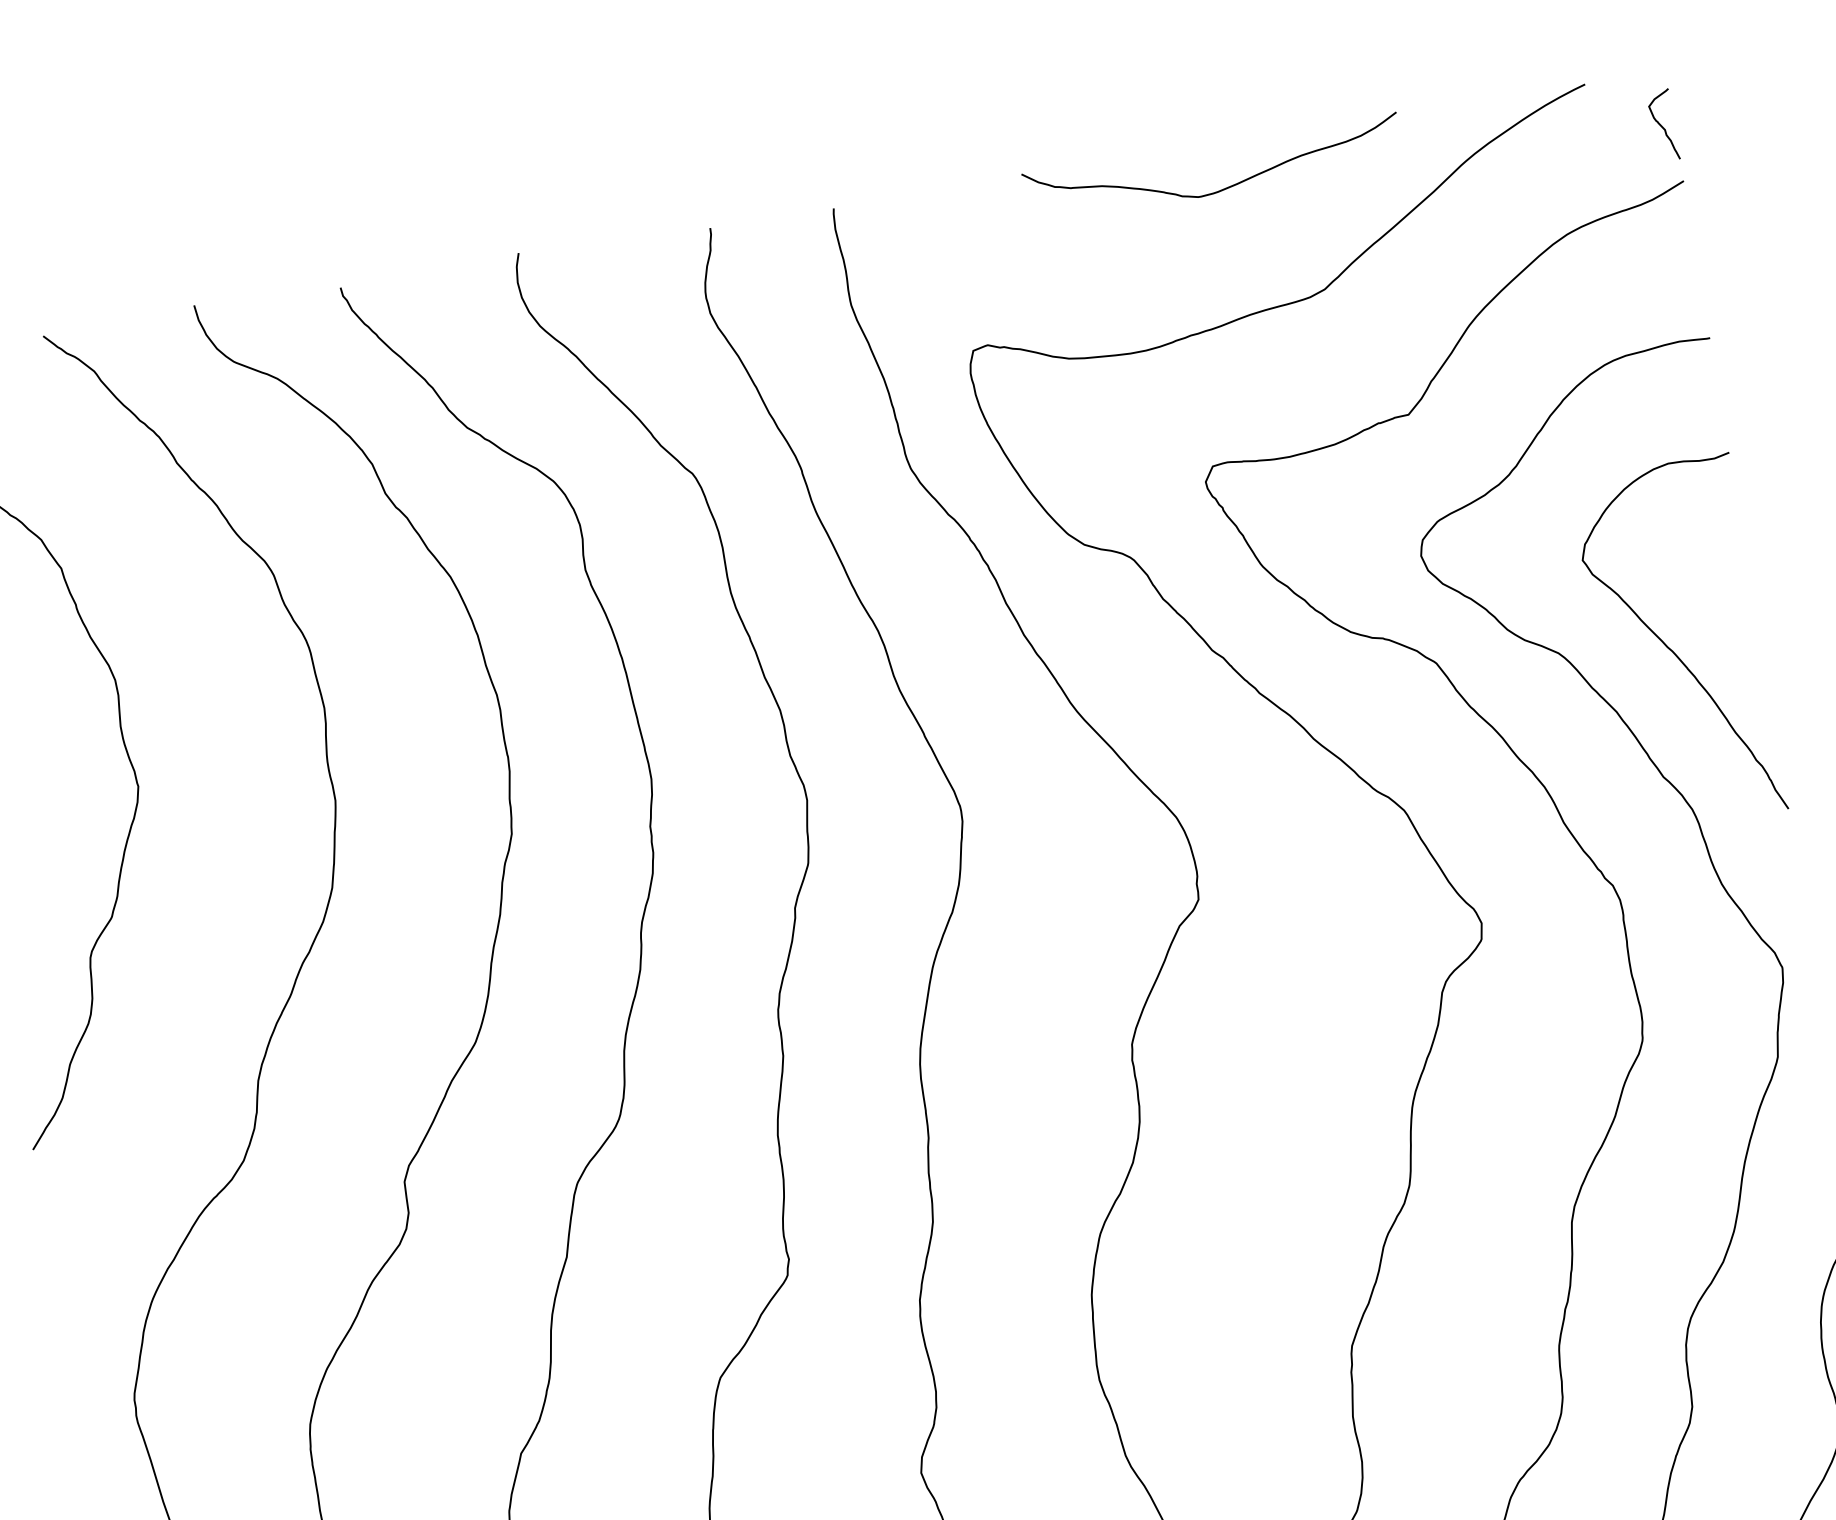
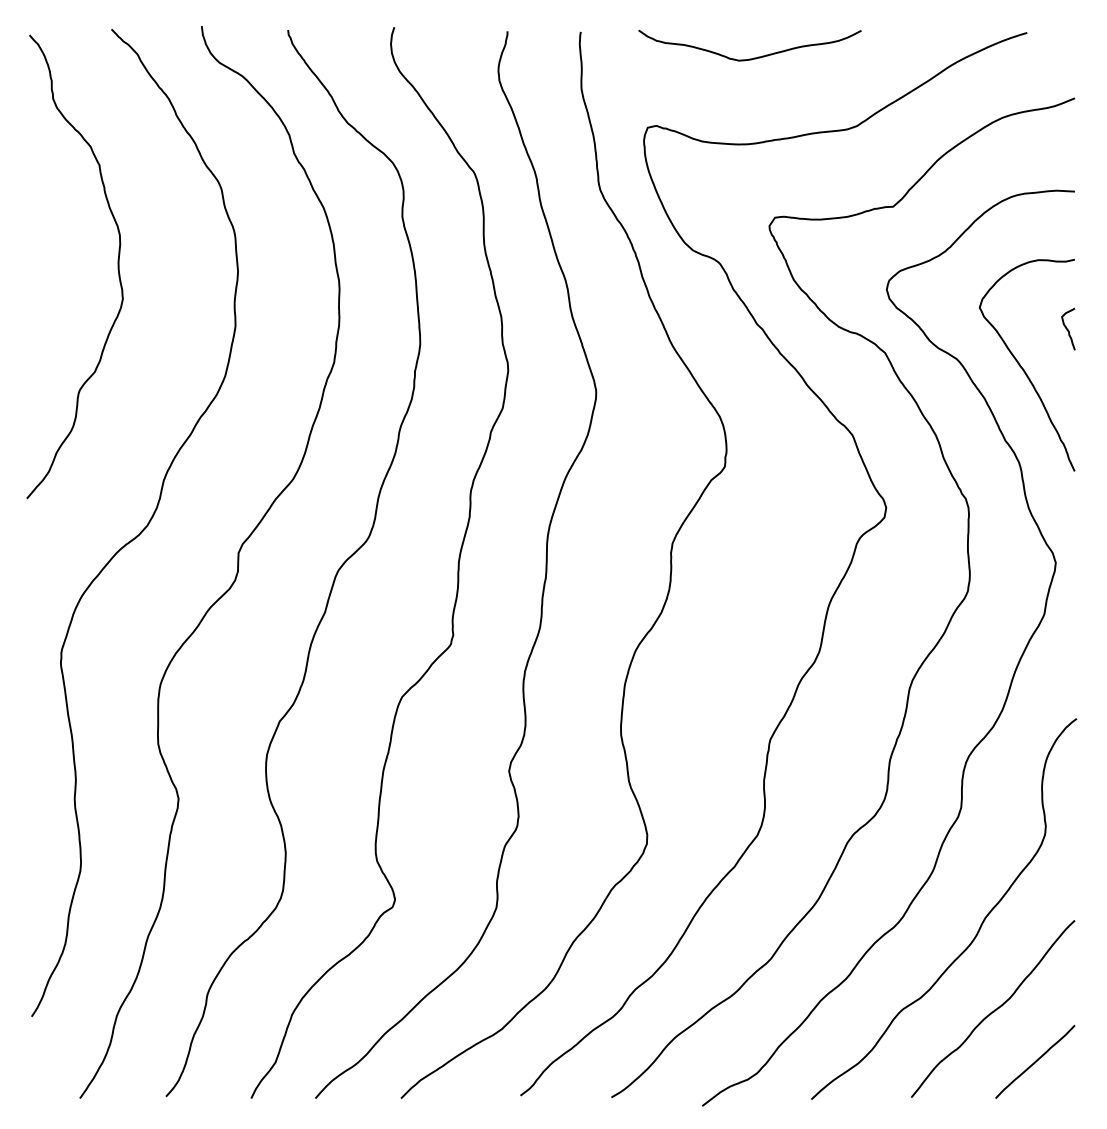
curve: (1661, 124) -> (1067, 328), moved
curve: (1224, 187) -> (754, 57), moved

